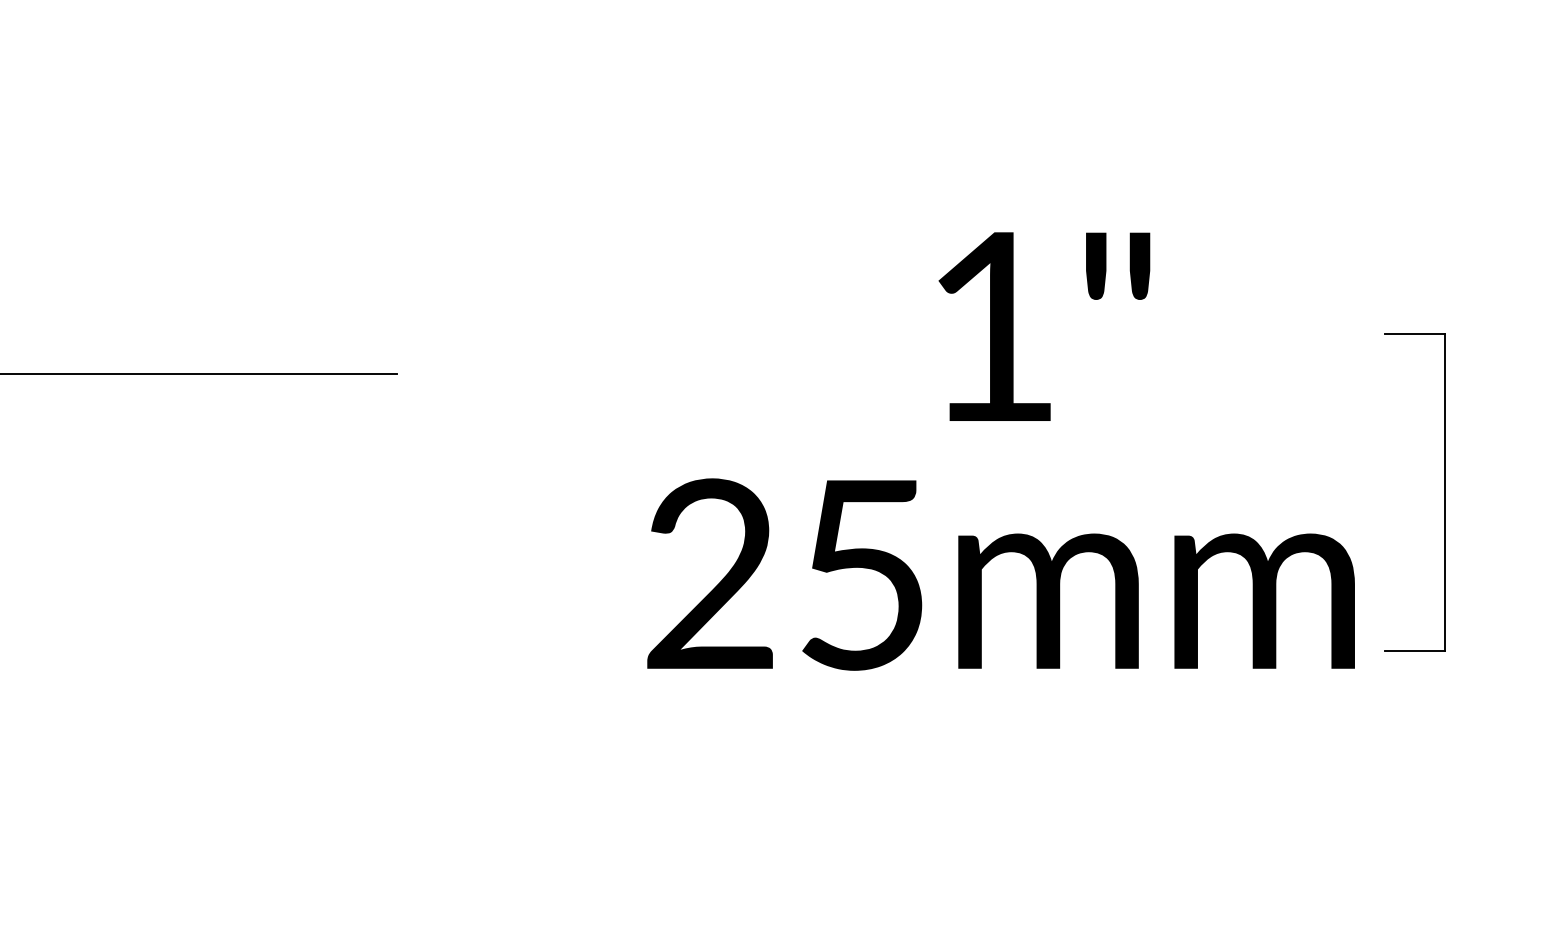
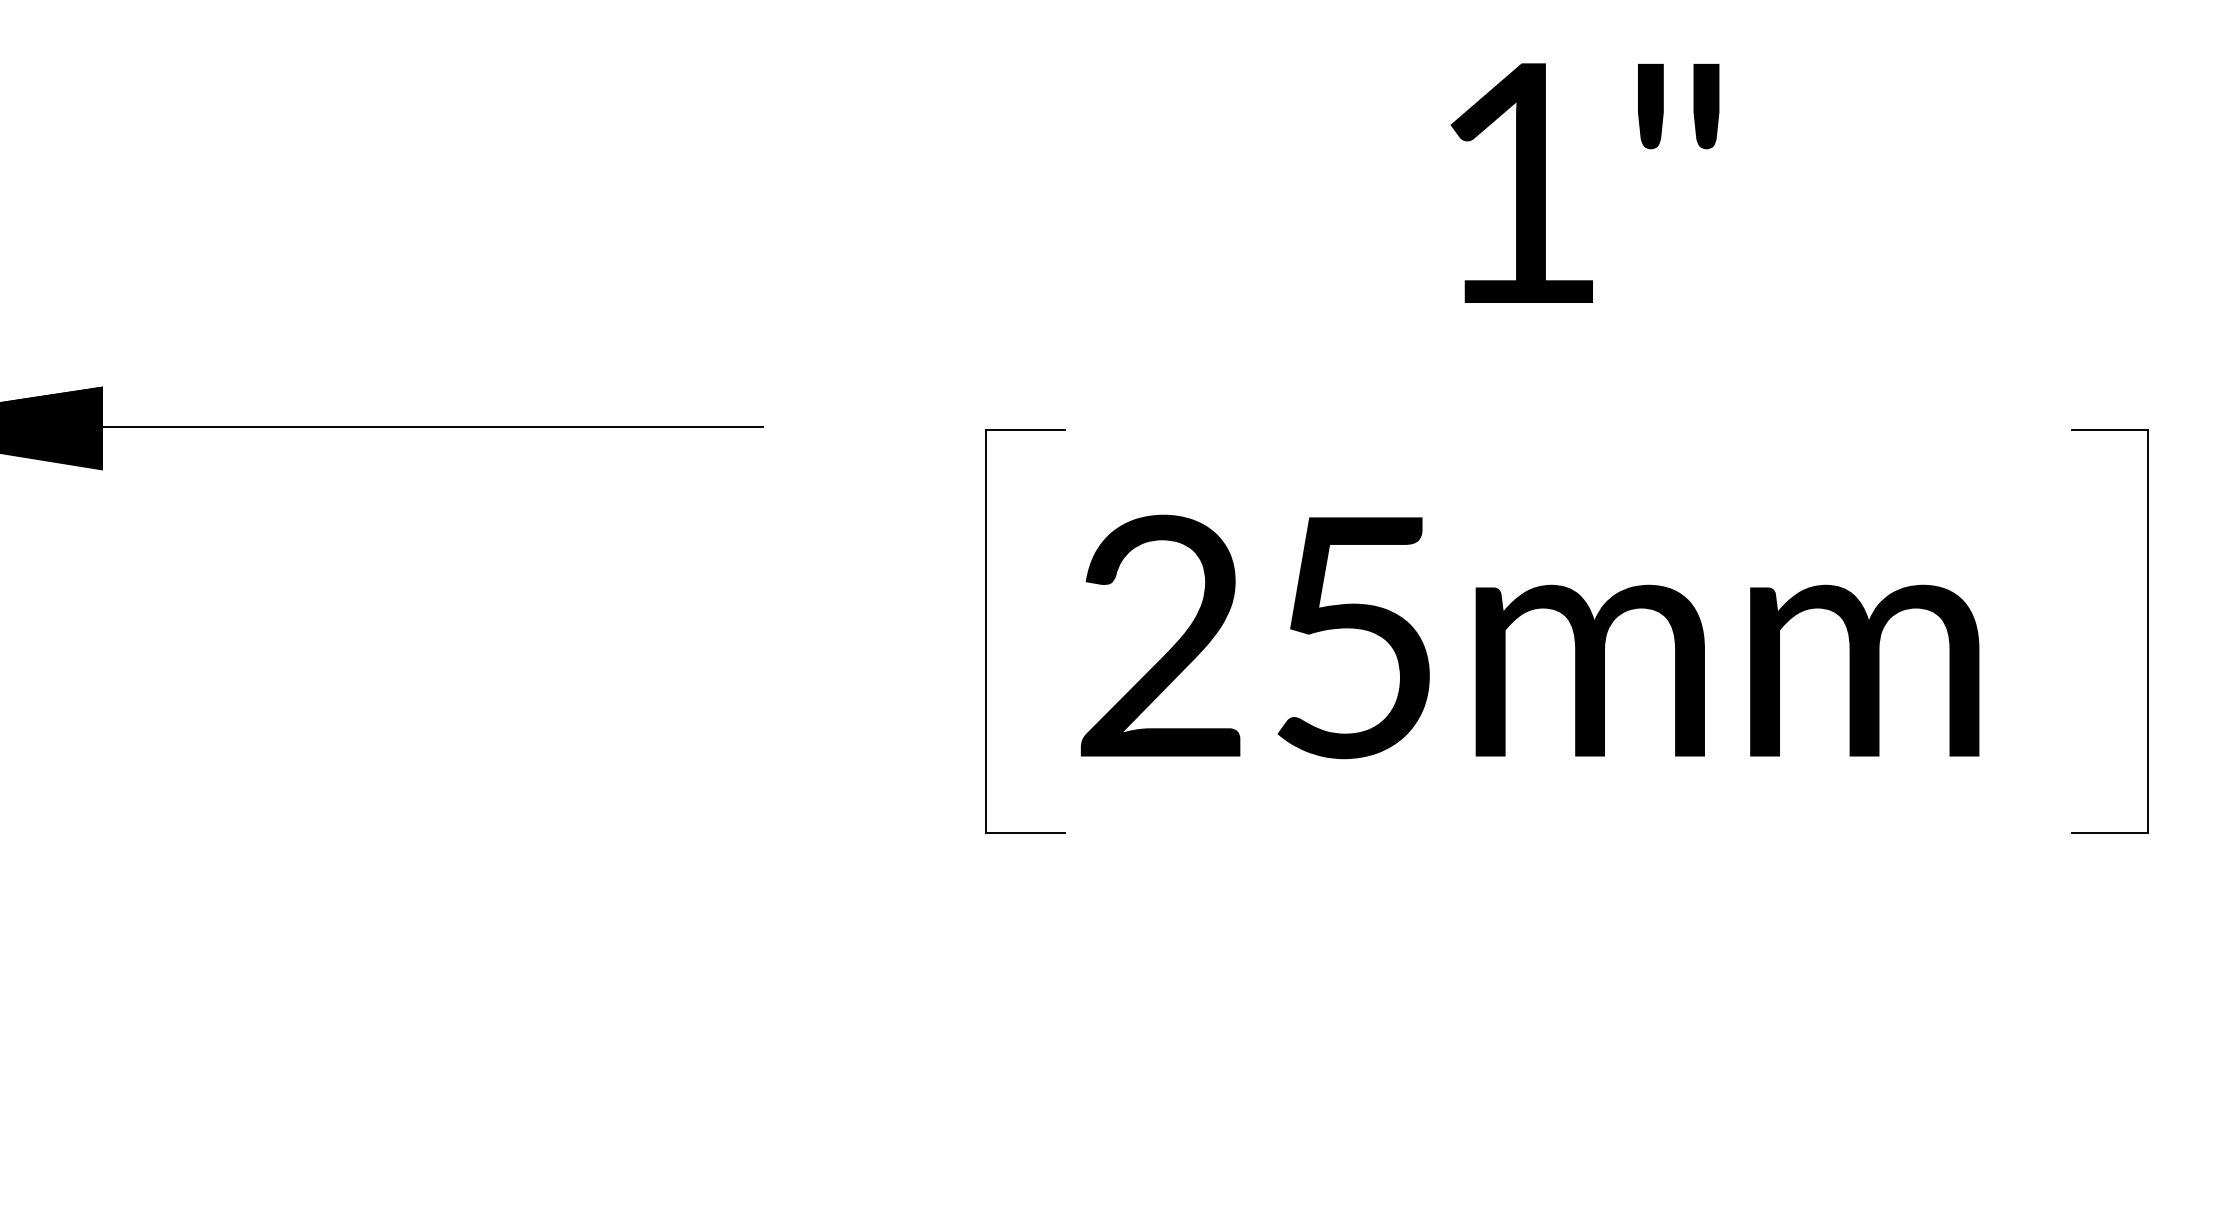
text: (1043, 326) -> (1584, 182), moved
part: (1444, 493) -> (2147, 631), moved
part: (572, 534) -> (986, 631), added
text: (1000, 574) -> (1529, 636), moved

